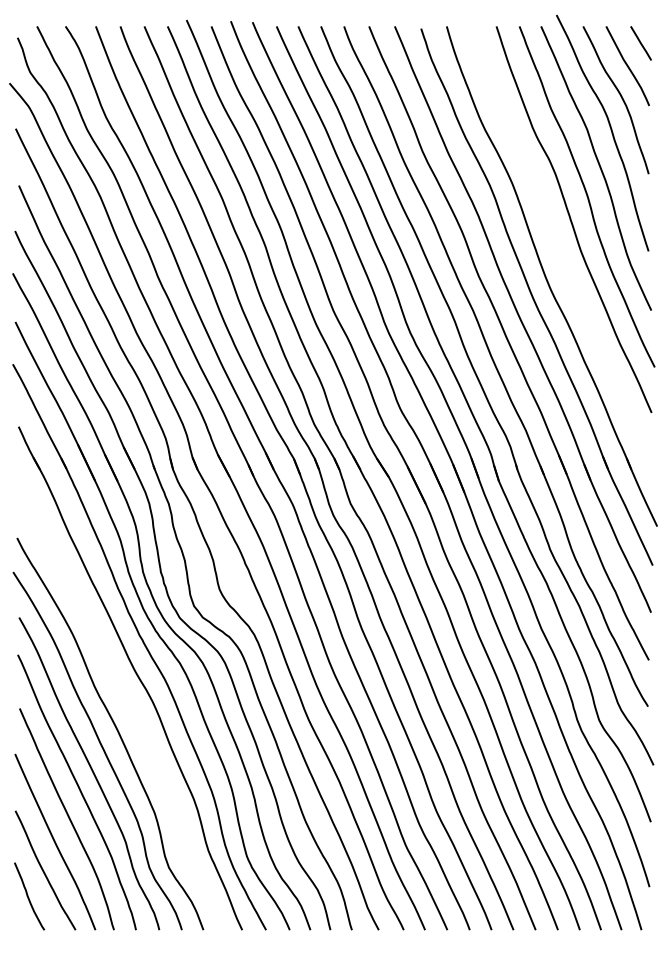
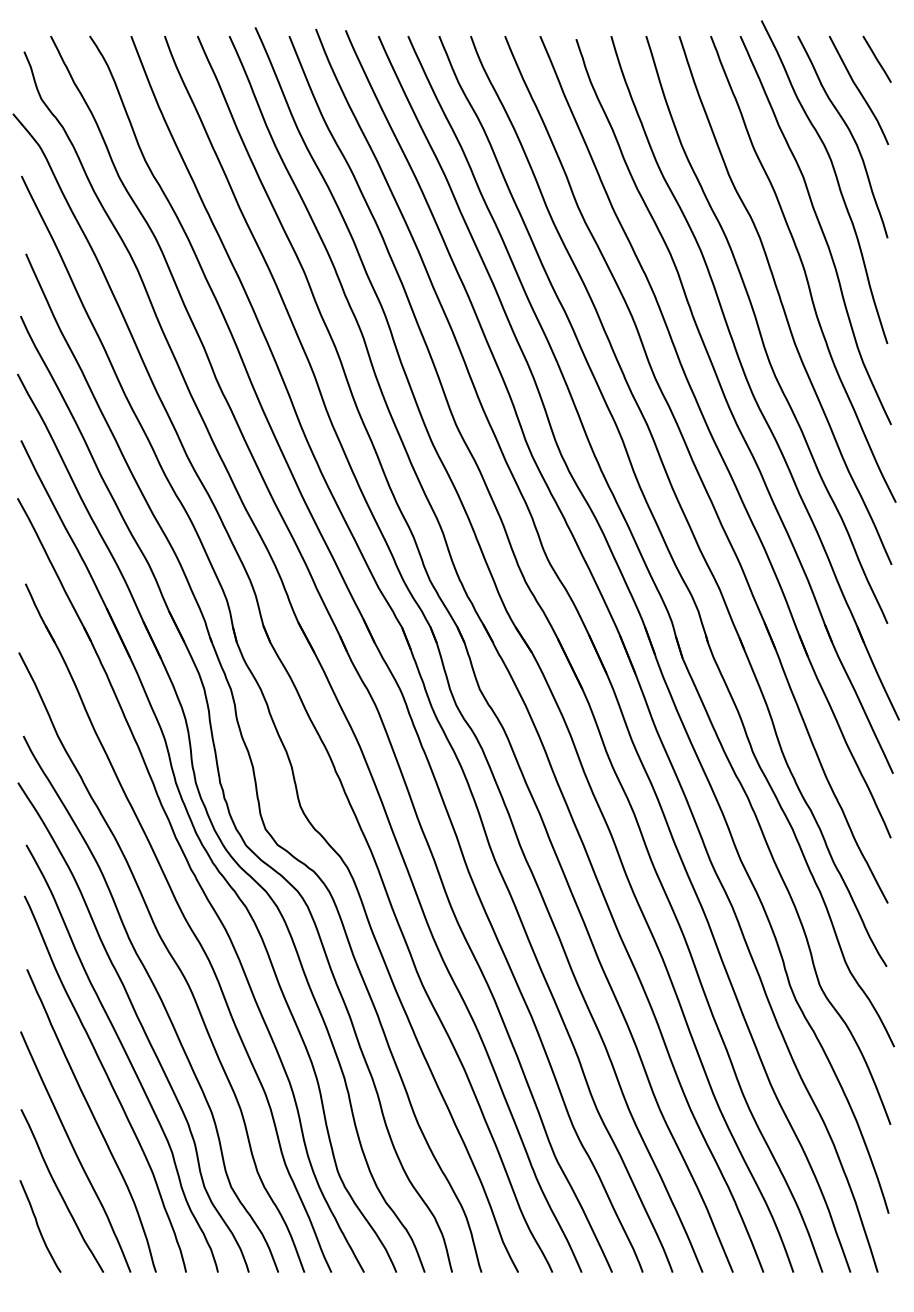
curve: (555, 241) -> (760, 330), added
curve: (125, 700) -> (171, 958), added

